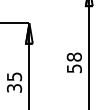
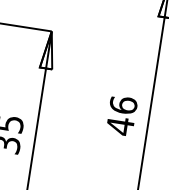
text: (73, 62) -> (120, 114), 58 -> 46

